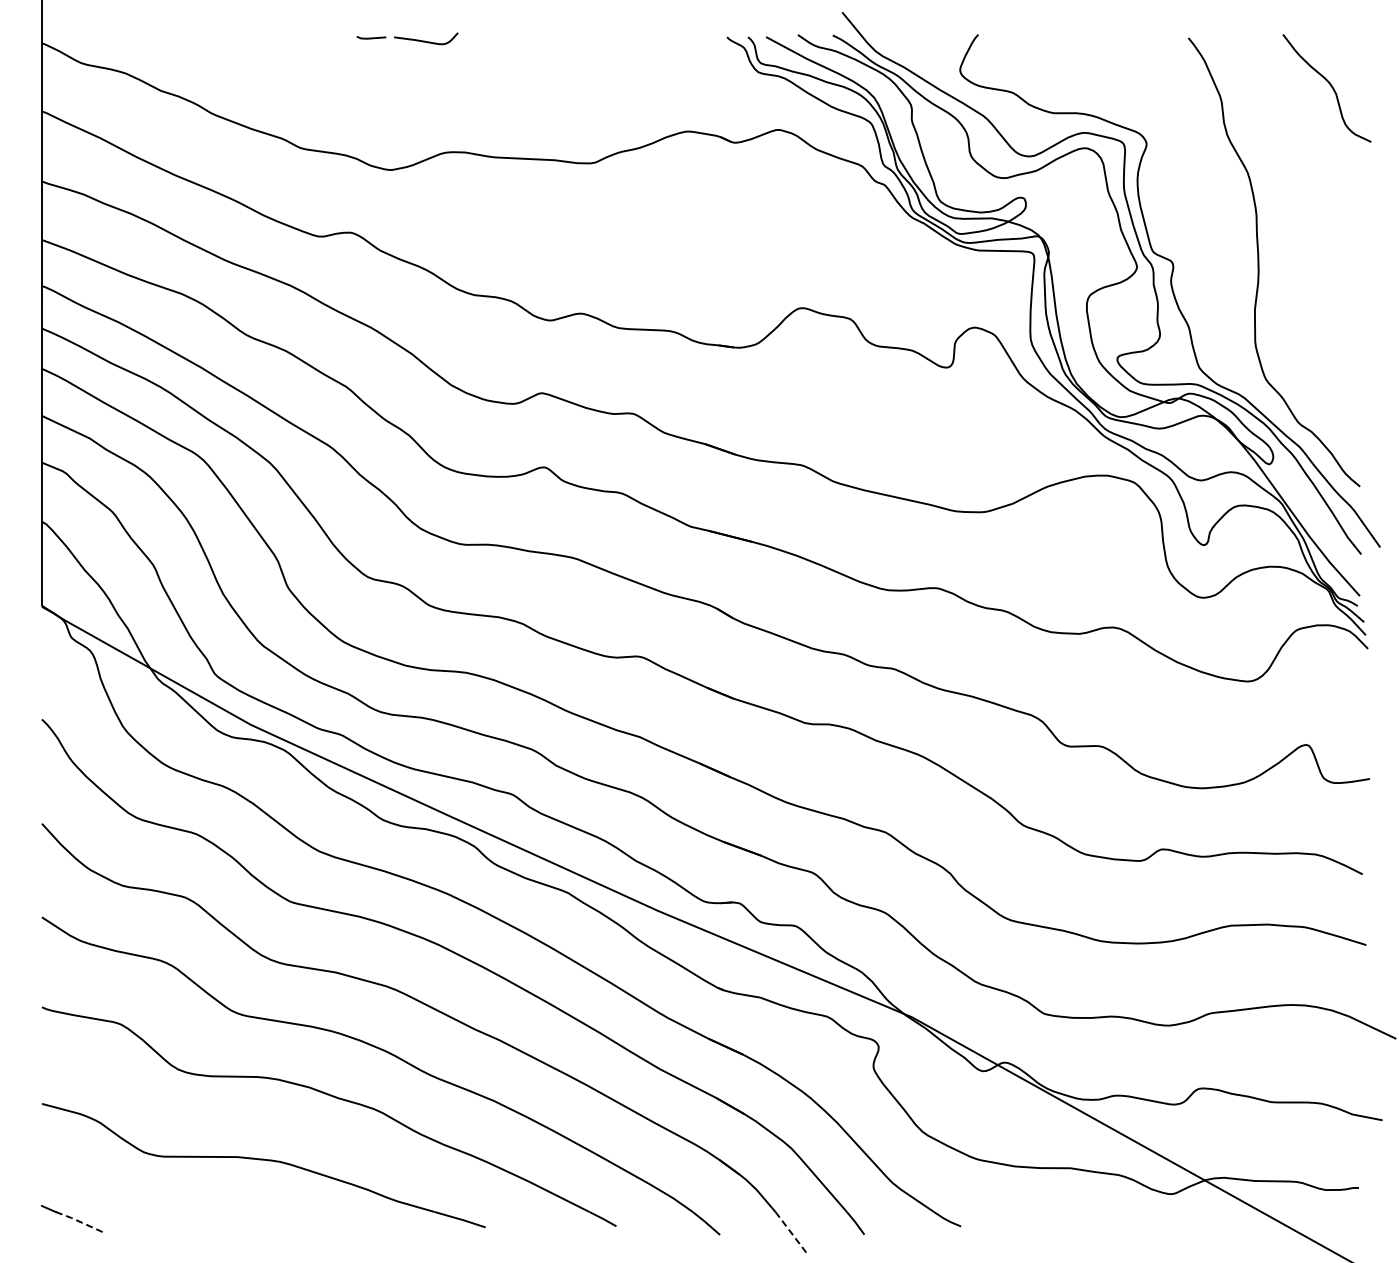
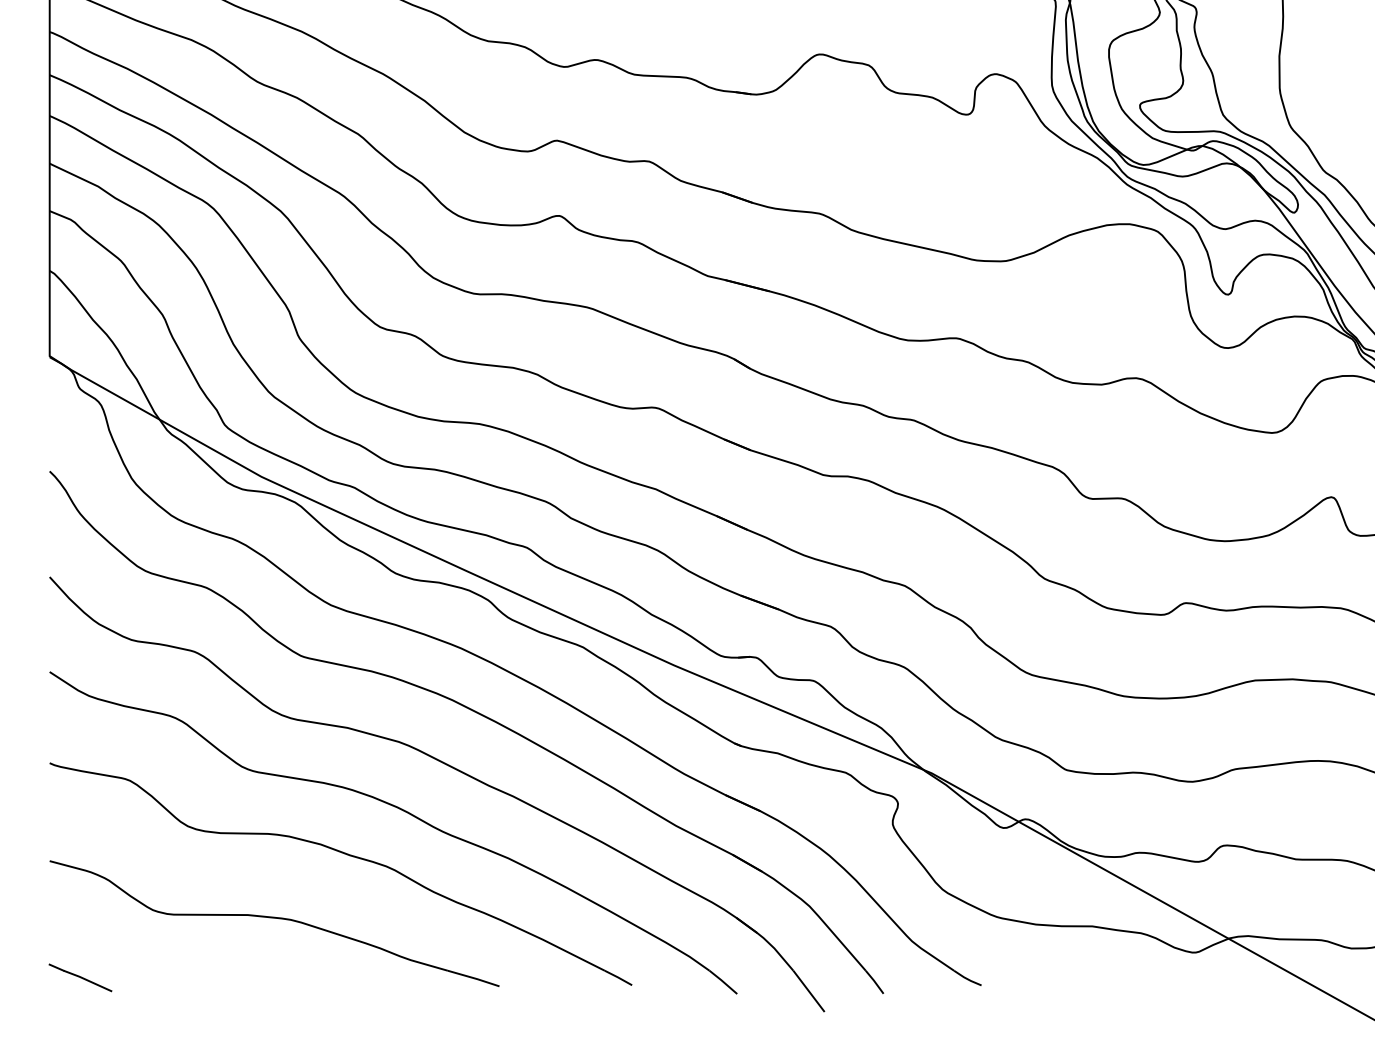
line: (79, 1221) -> (87, 980), dashed -> solid
line: (790, 1232) -> (808, 991), dashed -> solid

